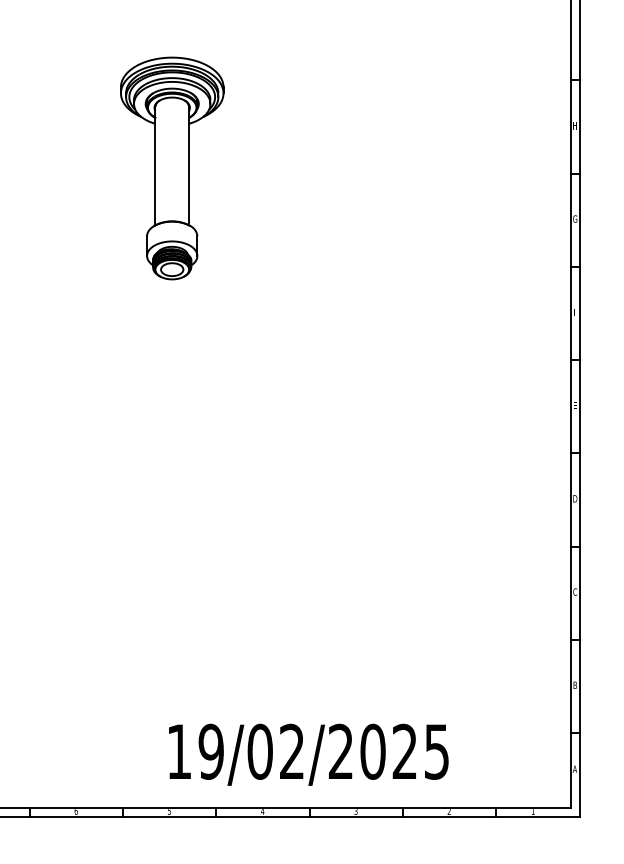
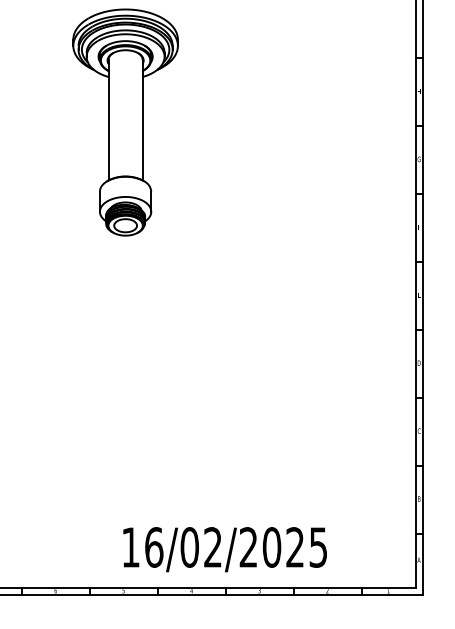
part: (172, 168) -> (125, 122), size x1.4
text: (211, 751) -> (154, 547), 19/02/2025 -> 16/02/2025

